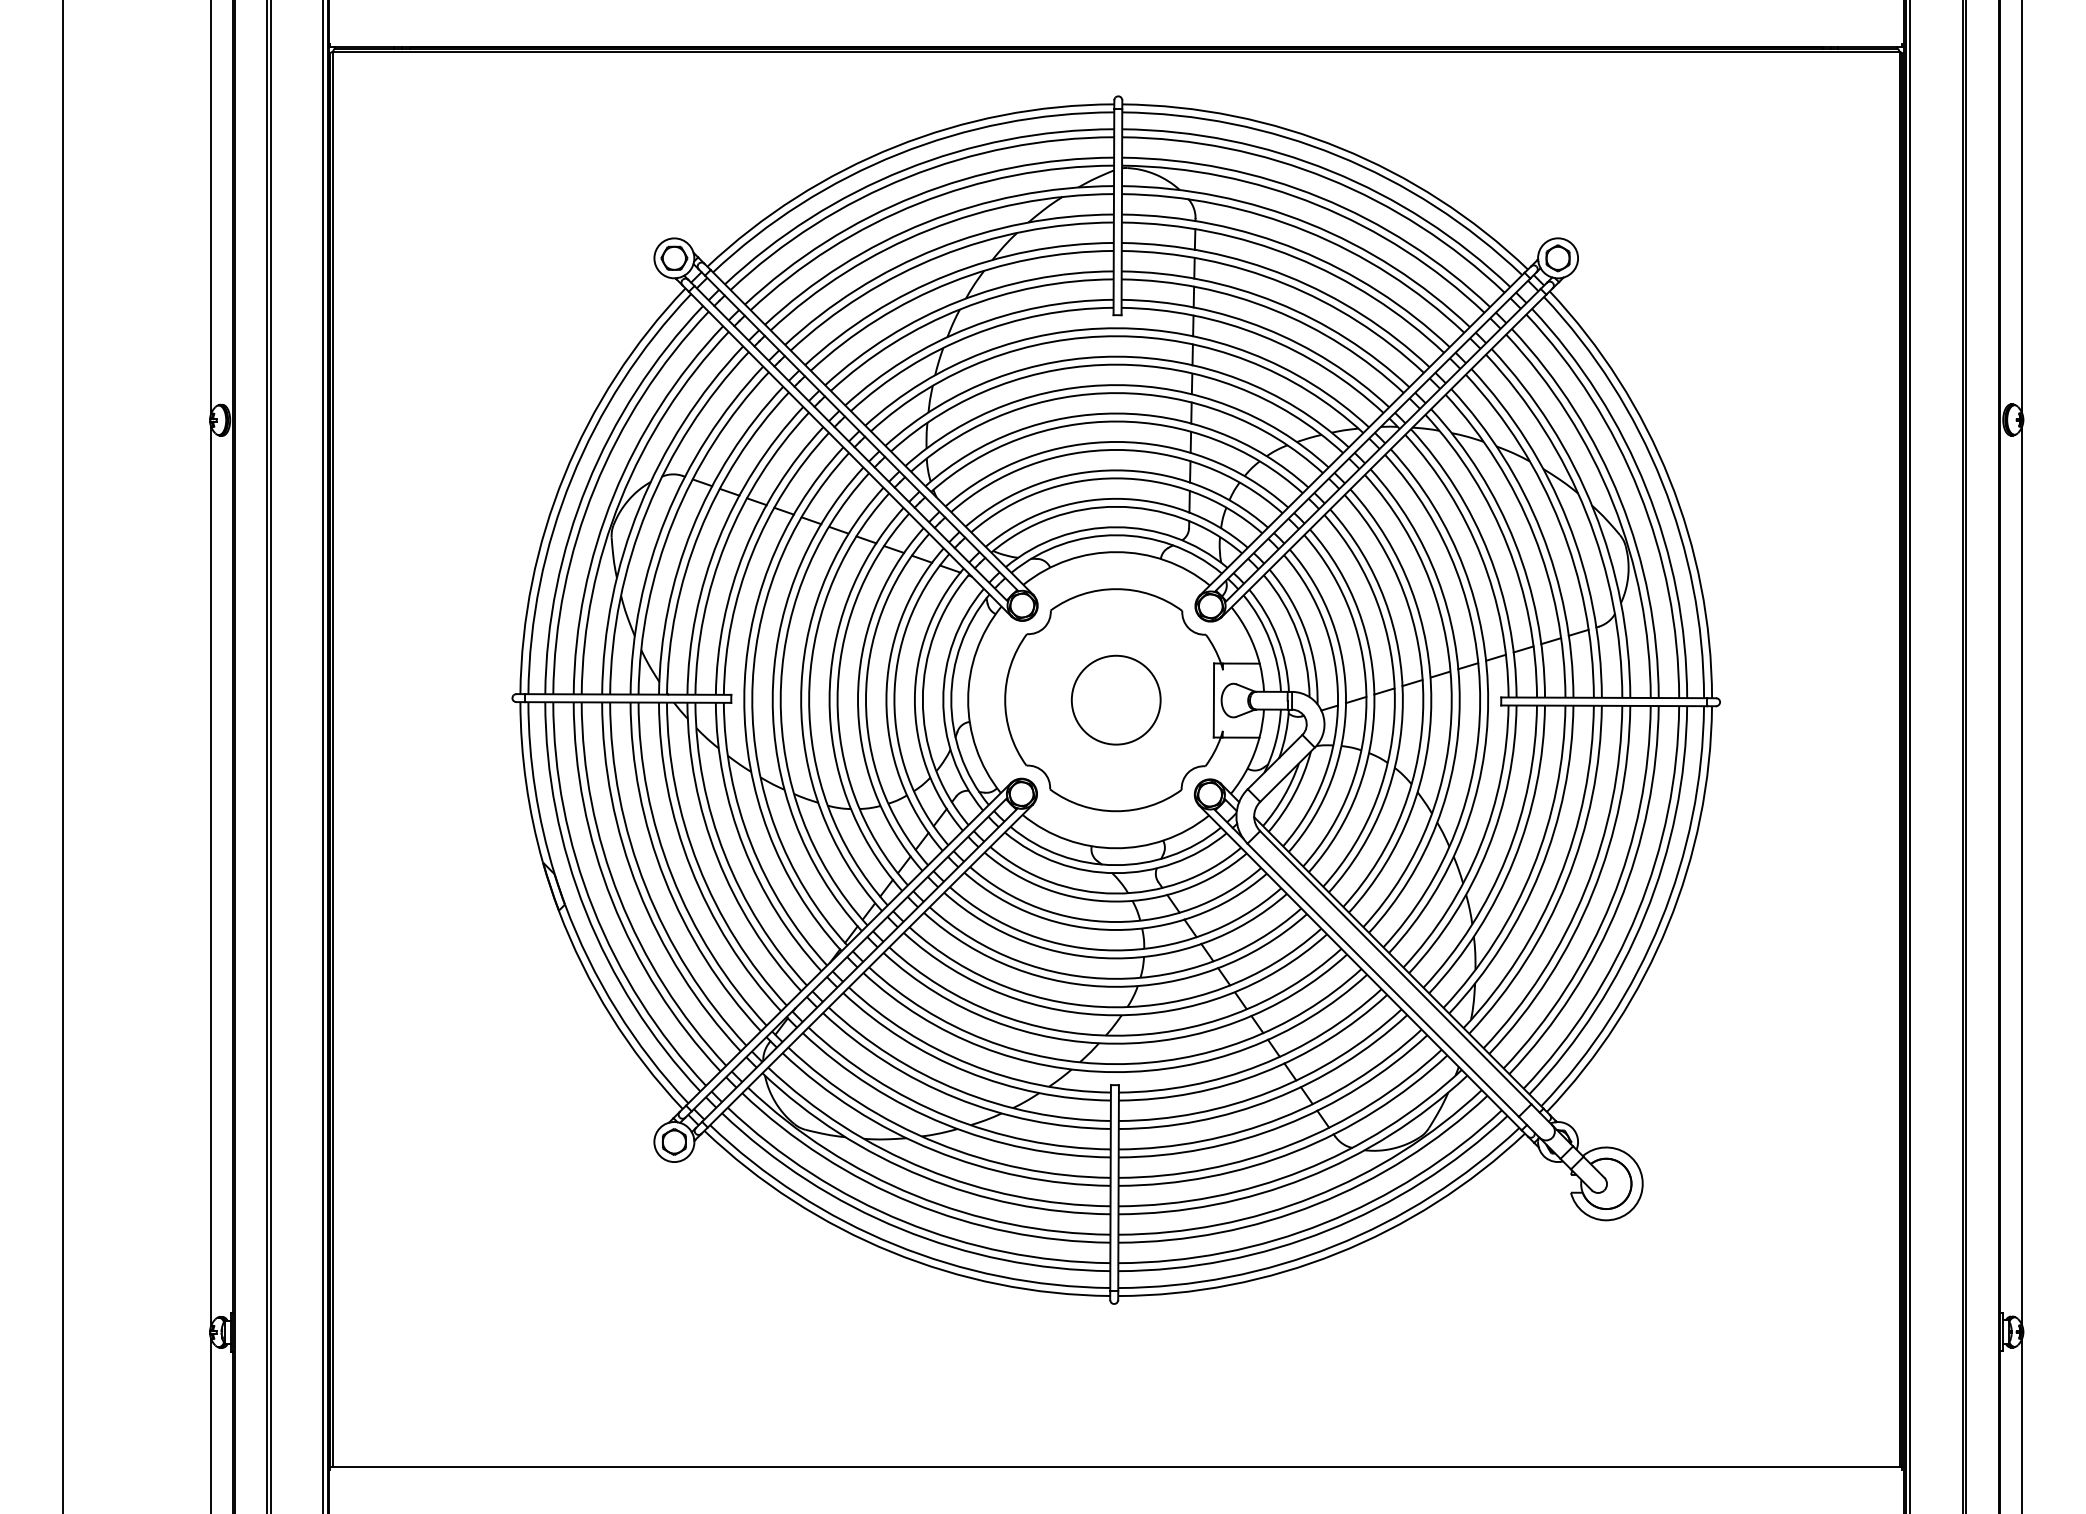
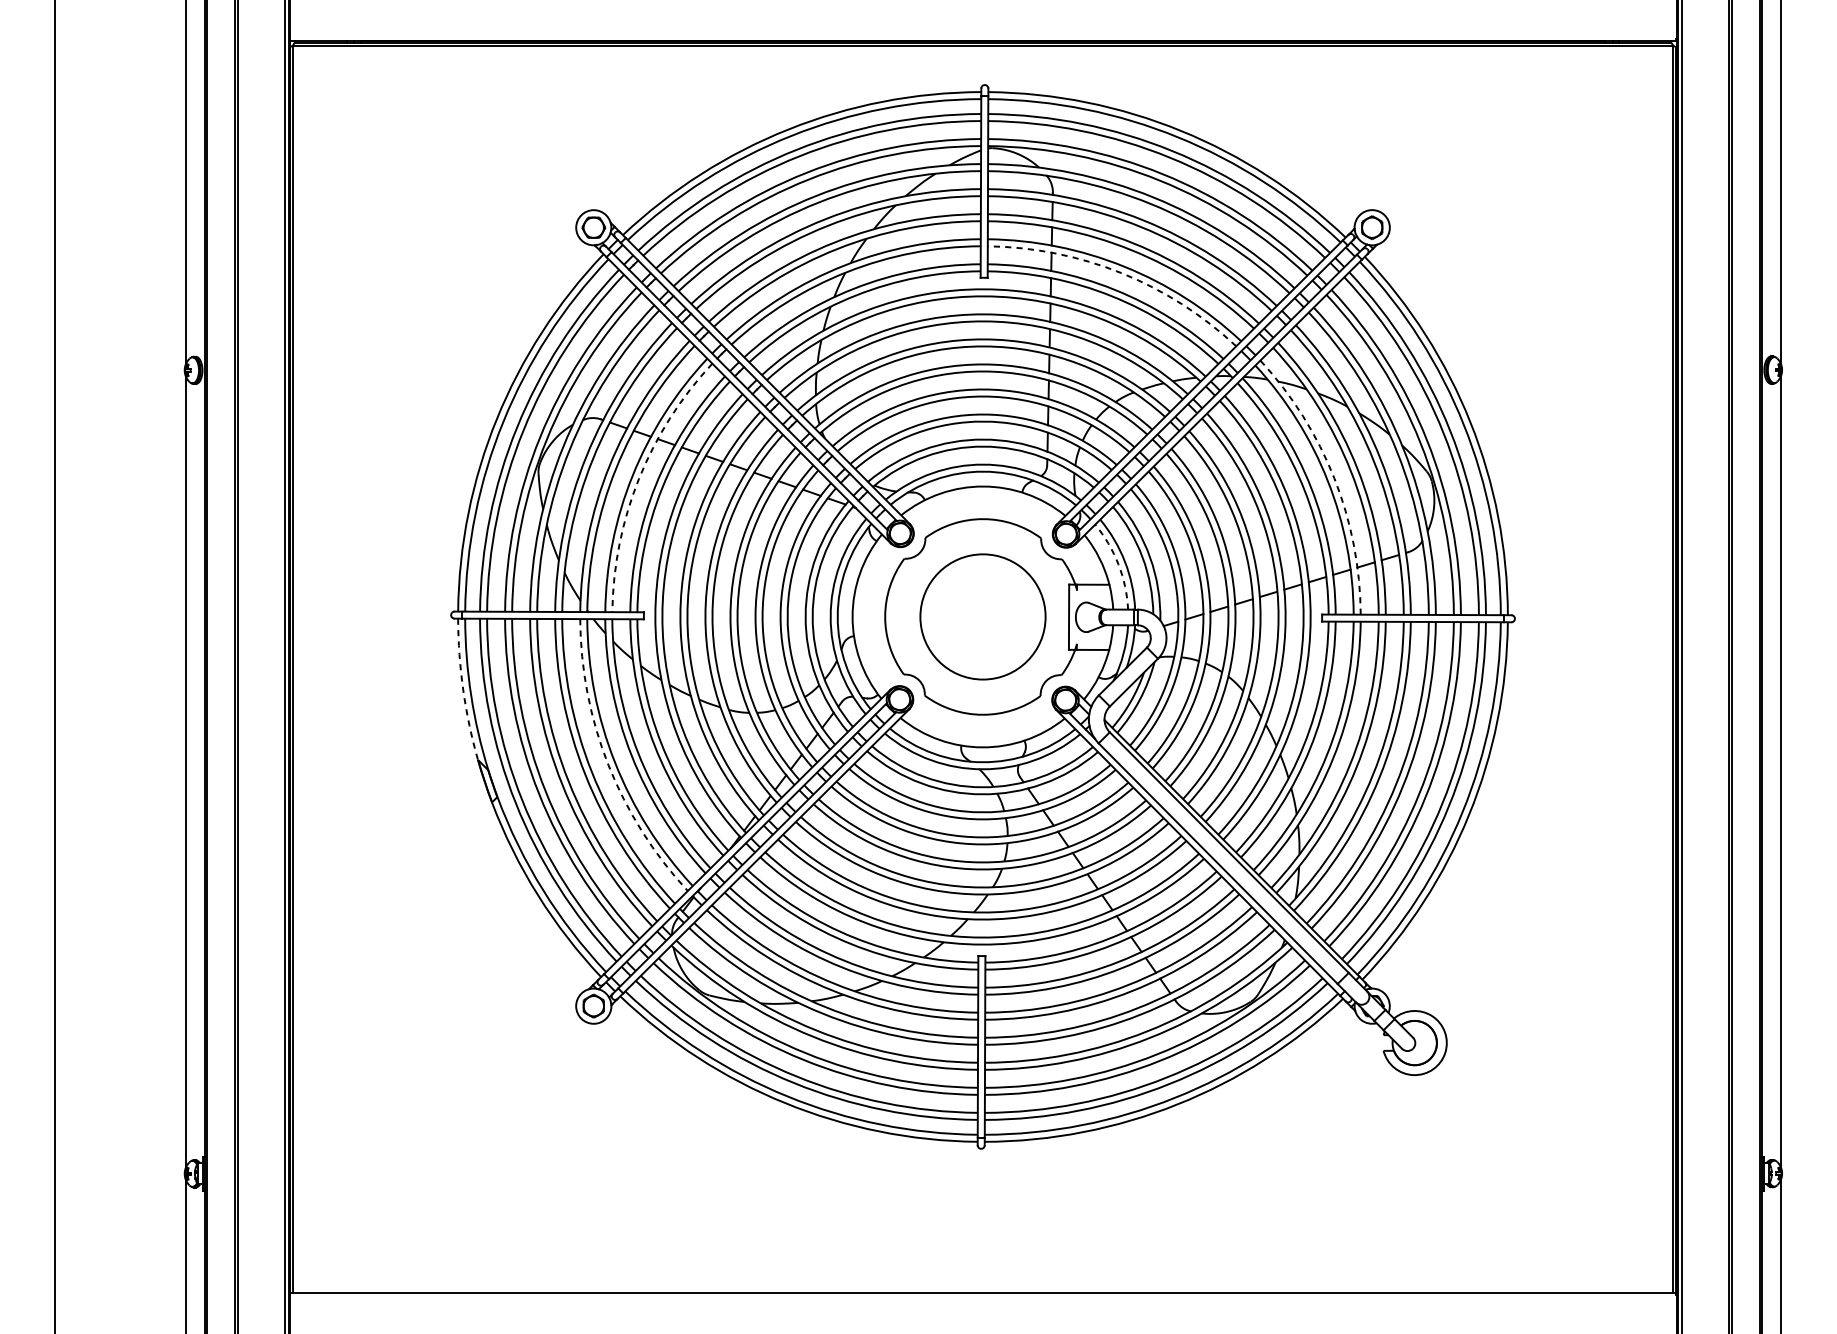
arc: (1273, 309) -> (1121, 272), solid -> dashed
arc: (1515, 542) -> (1334, 478), solid -> dashed
arc: (725, 543) -> (638, 478), solid -> dashed
arc: (1270, 640) -> (1118, 564), solid -> dashed
circle: (1115, 699) -> (982, 616), size x1.6
arc: (526, 783) -> (463, 690), solid -> dashed
arc: (691, 868) -> (608, 765), solid -> dashed

